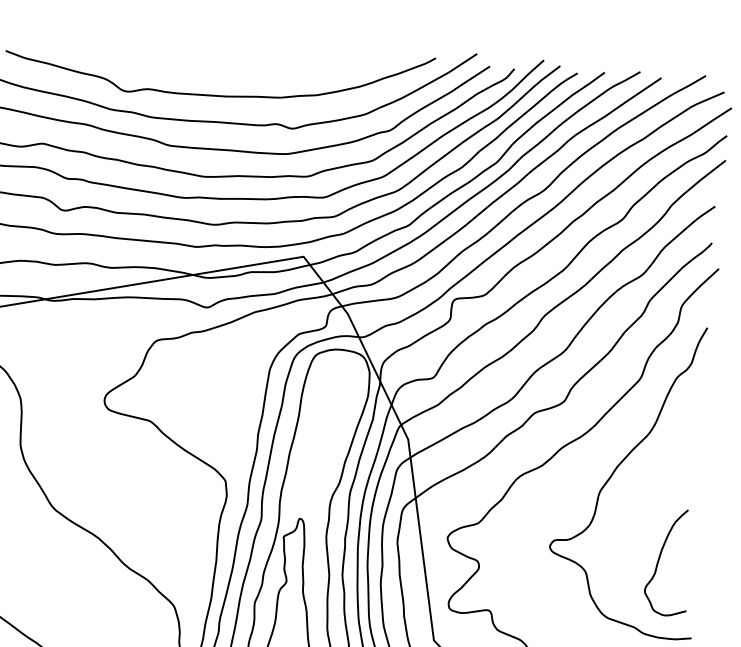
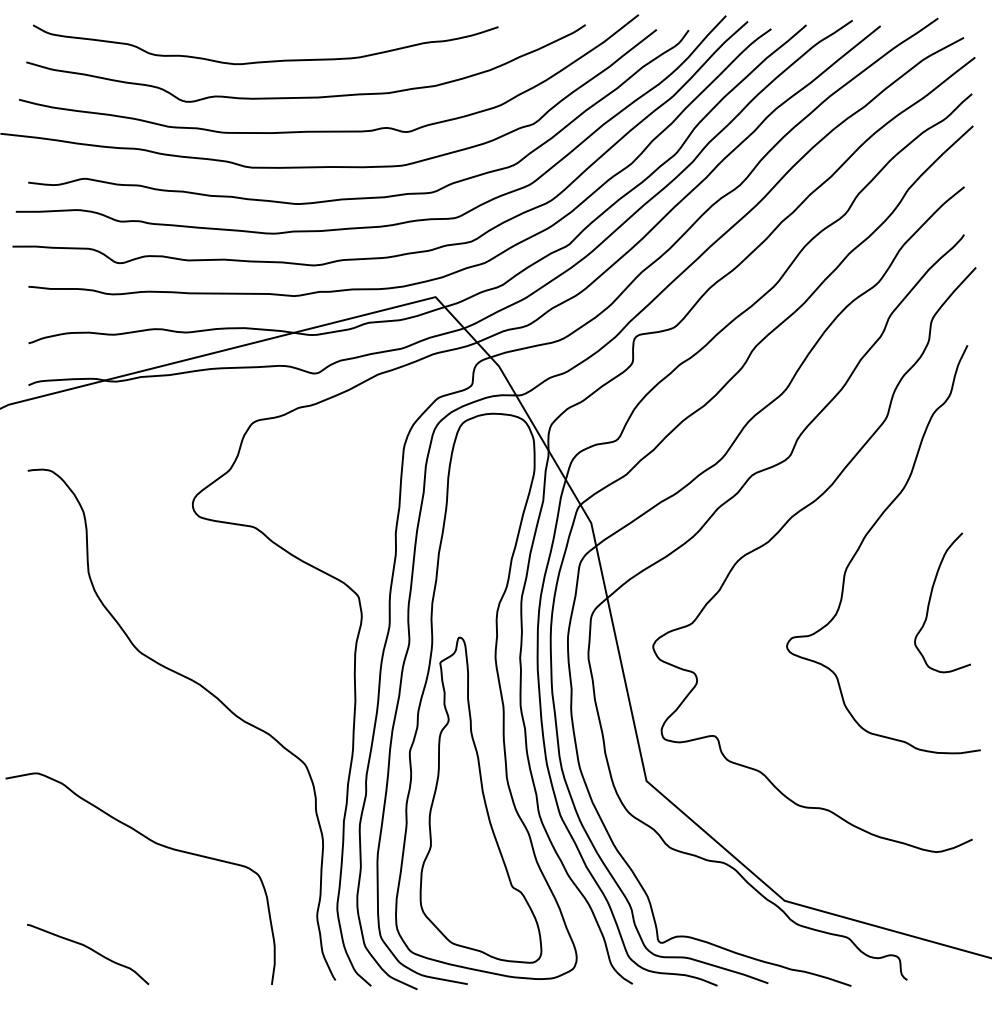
curve: (191, 65) -> (268, 60), added
curve: (659, 561) -> (930, 602), moved

